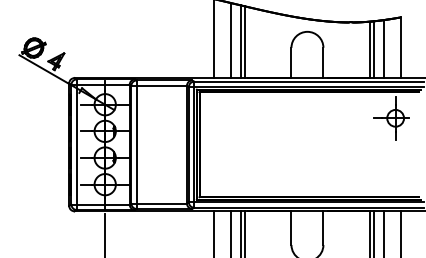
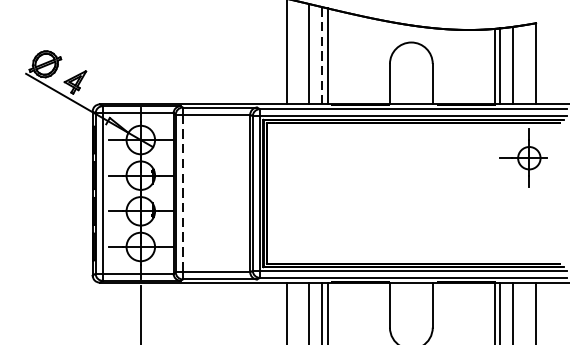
line: (240, 42) -> (321, 56), solid -> dashed
line: (136, 144) -> (182, 193), solid -> dashed

